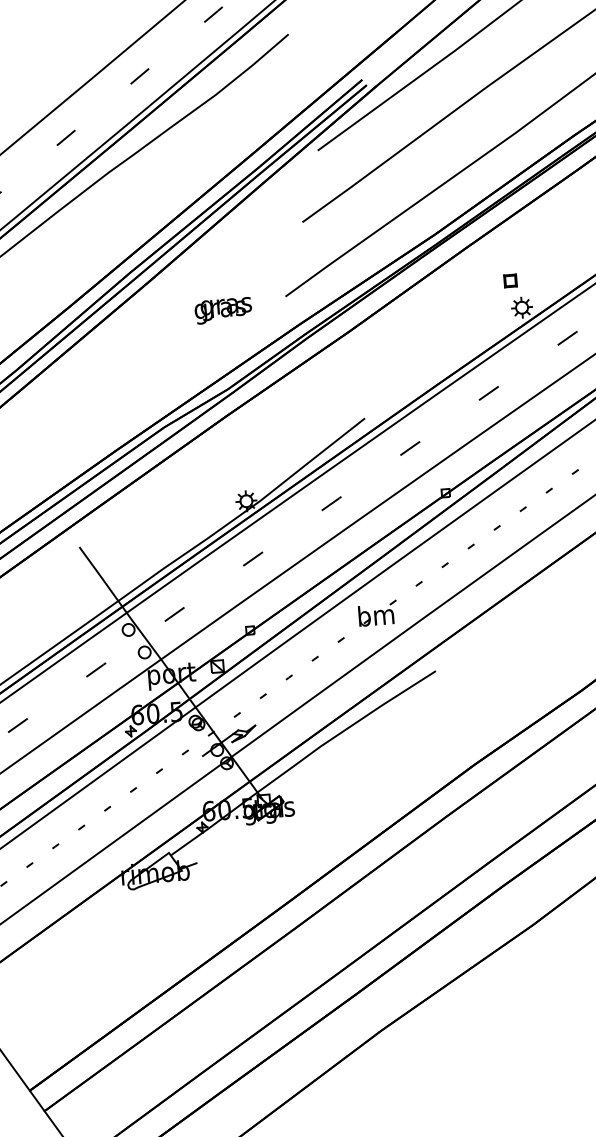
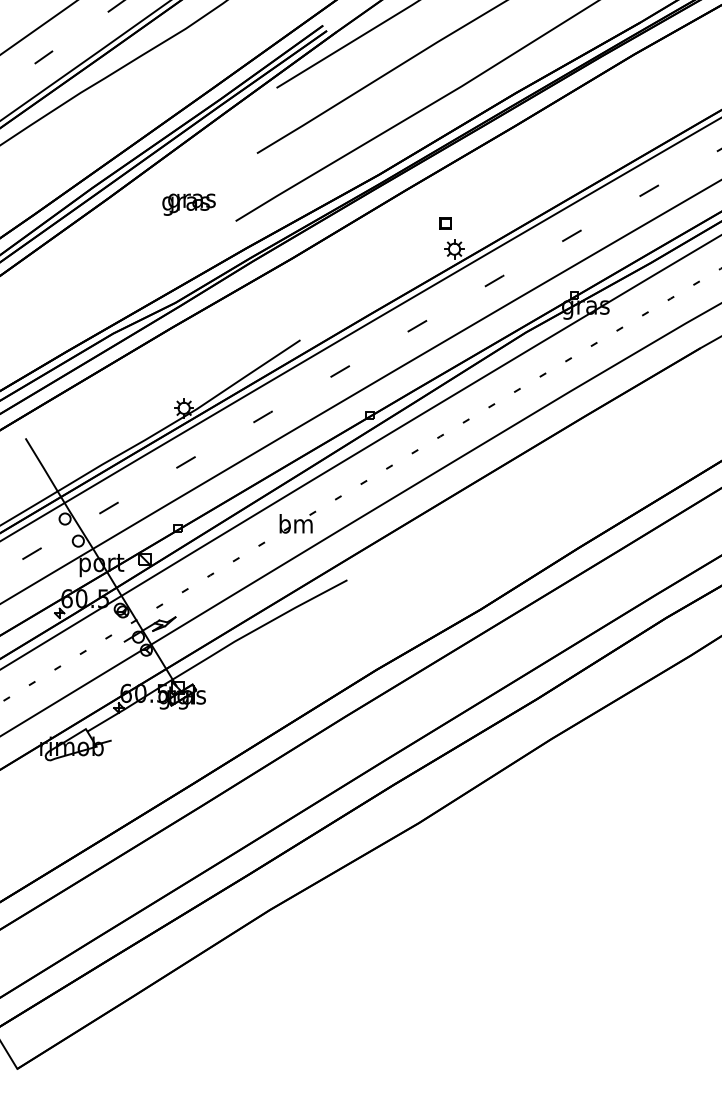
text: (222, 310) -> (188, 204), moved

